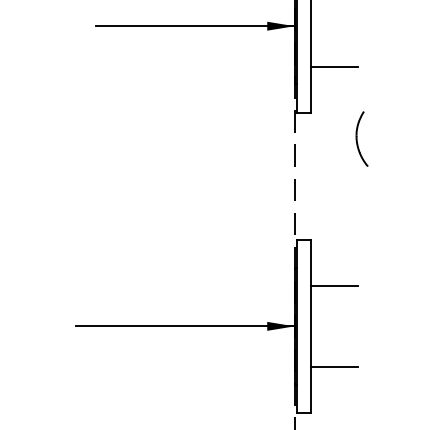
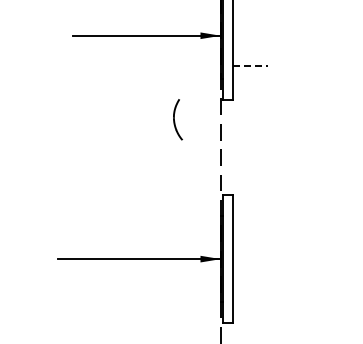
line: (334, 66) -> (250, 65), solid -> dashed
part: (361, 138) -> (177, 119), moved
line: (334, 286) -> (250, 229), removed
line: (334, 367) -> (250, 289), removed

